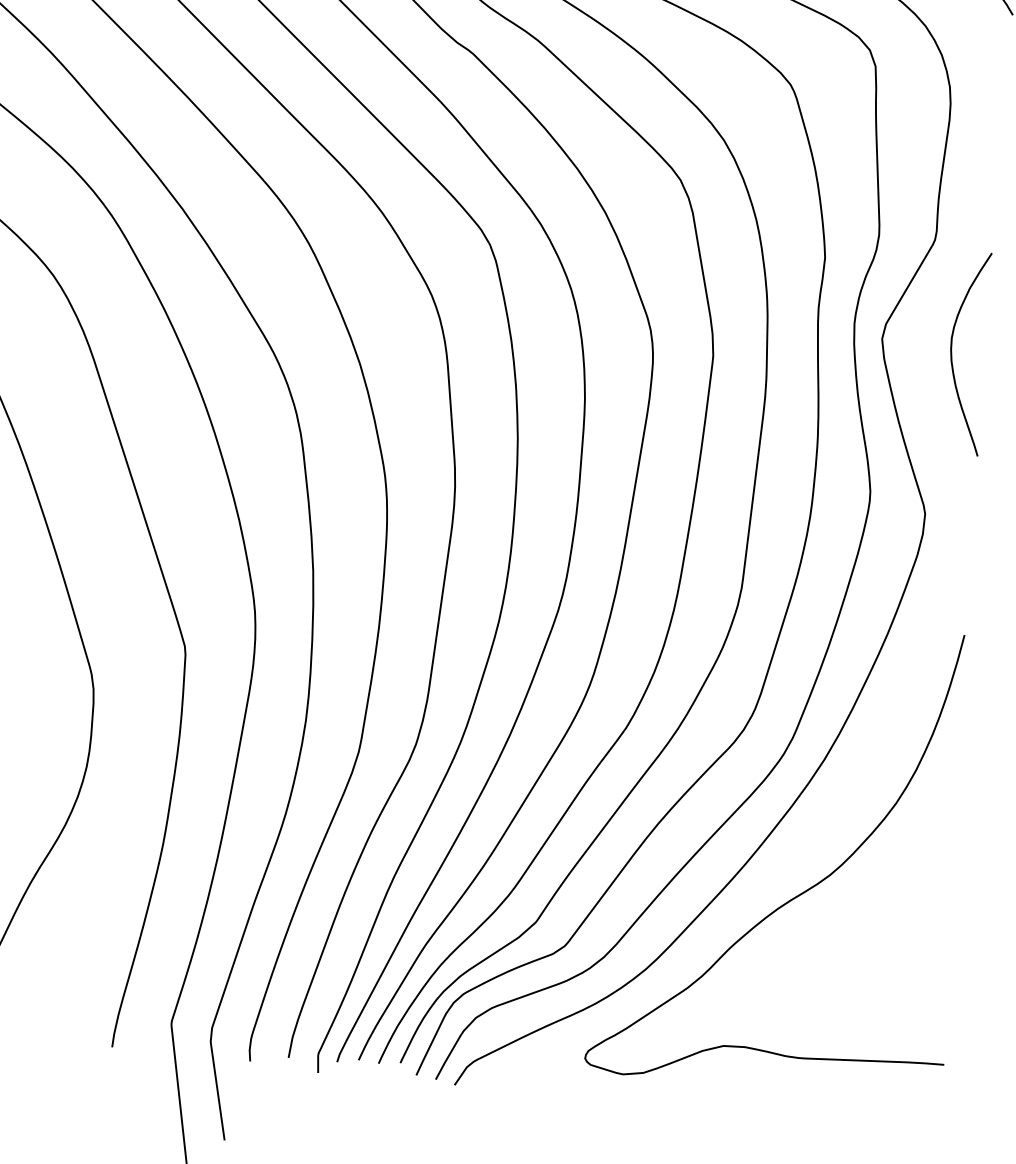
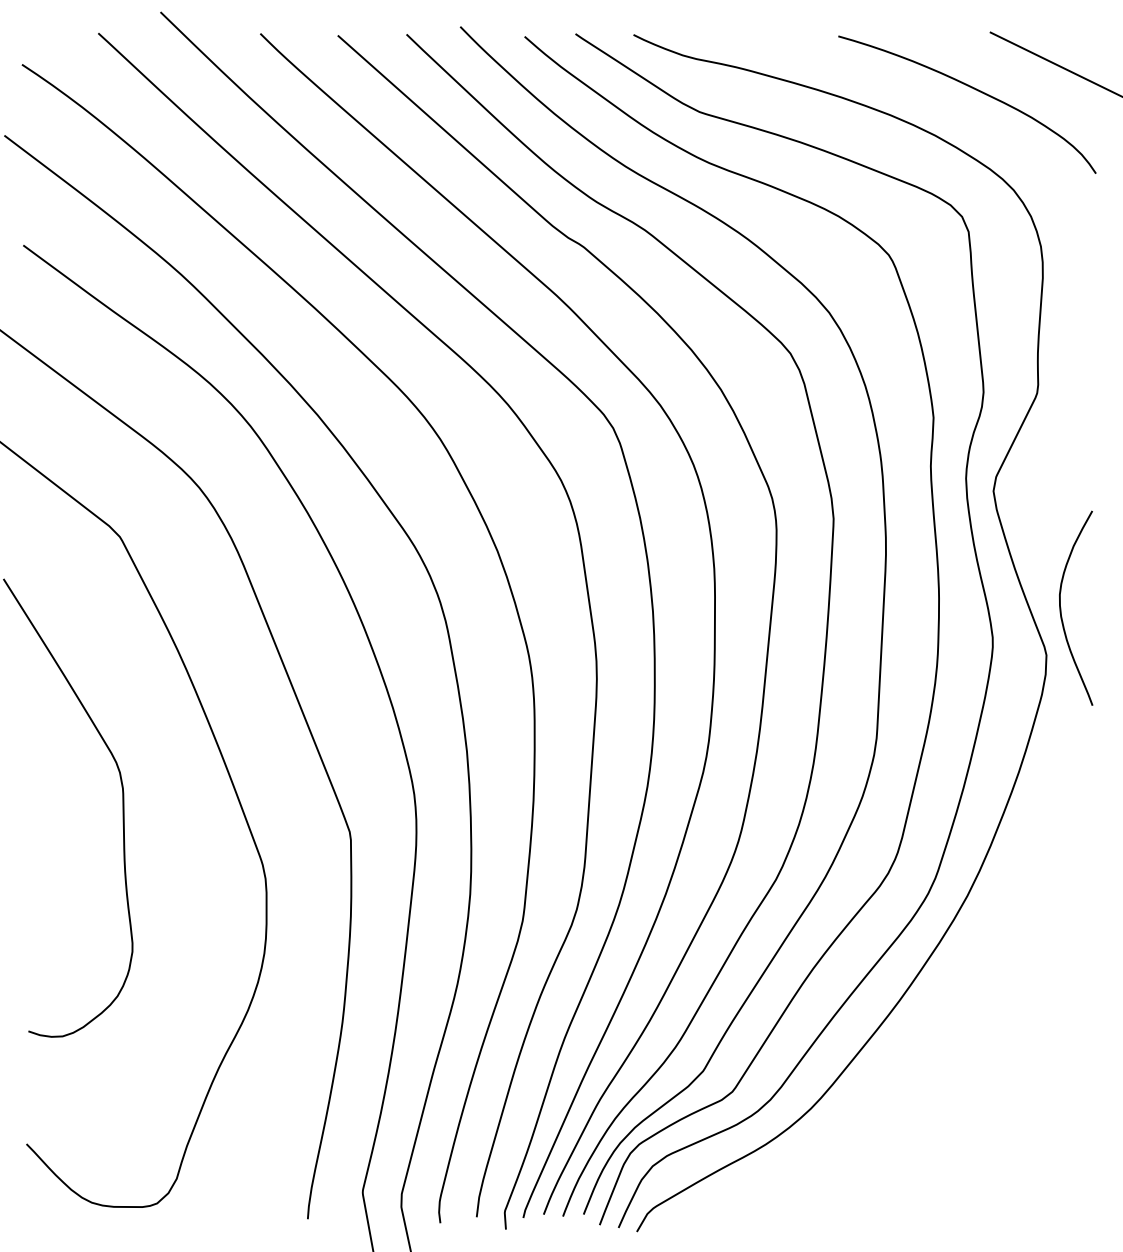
curve: (952, 351) -> (1061, 607), moved
curve: (801, 892) -> (954, 1024), removed

